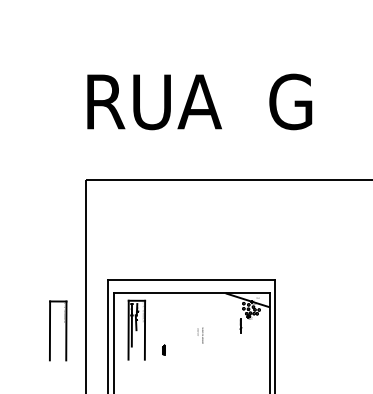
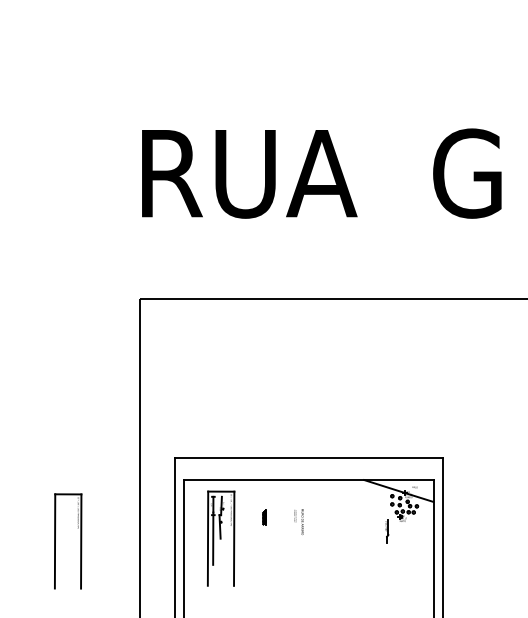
part: (65, 330) -> (79, 540), moved
text: (200, 335) -> (298, 521), moved
part: (163, 349) -> (263, 516), moved

